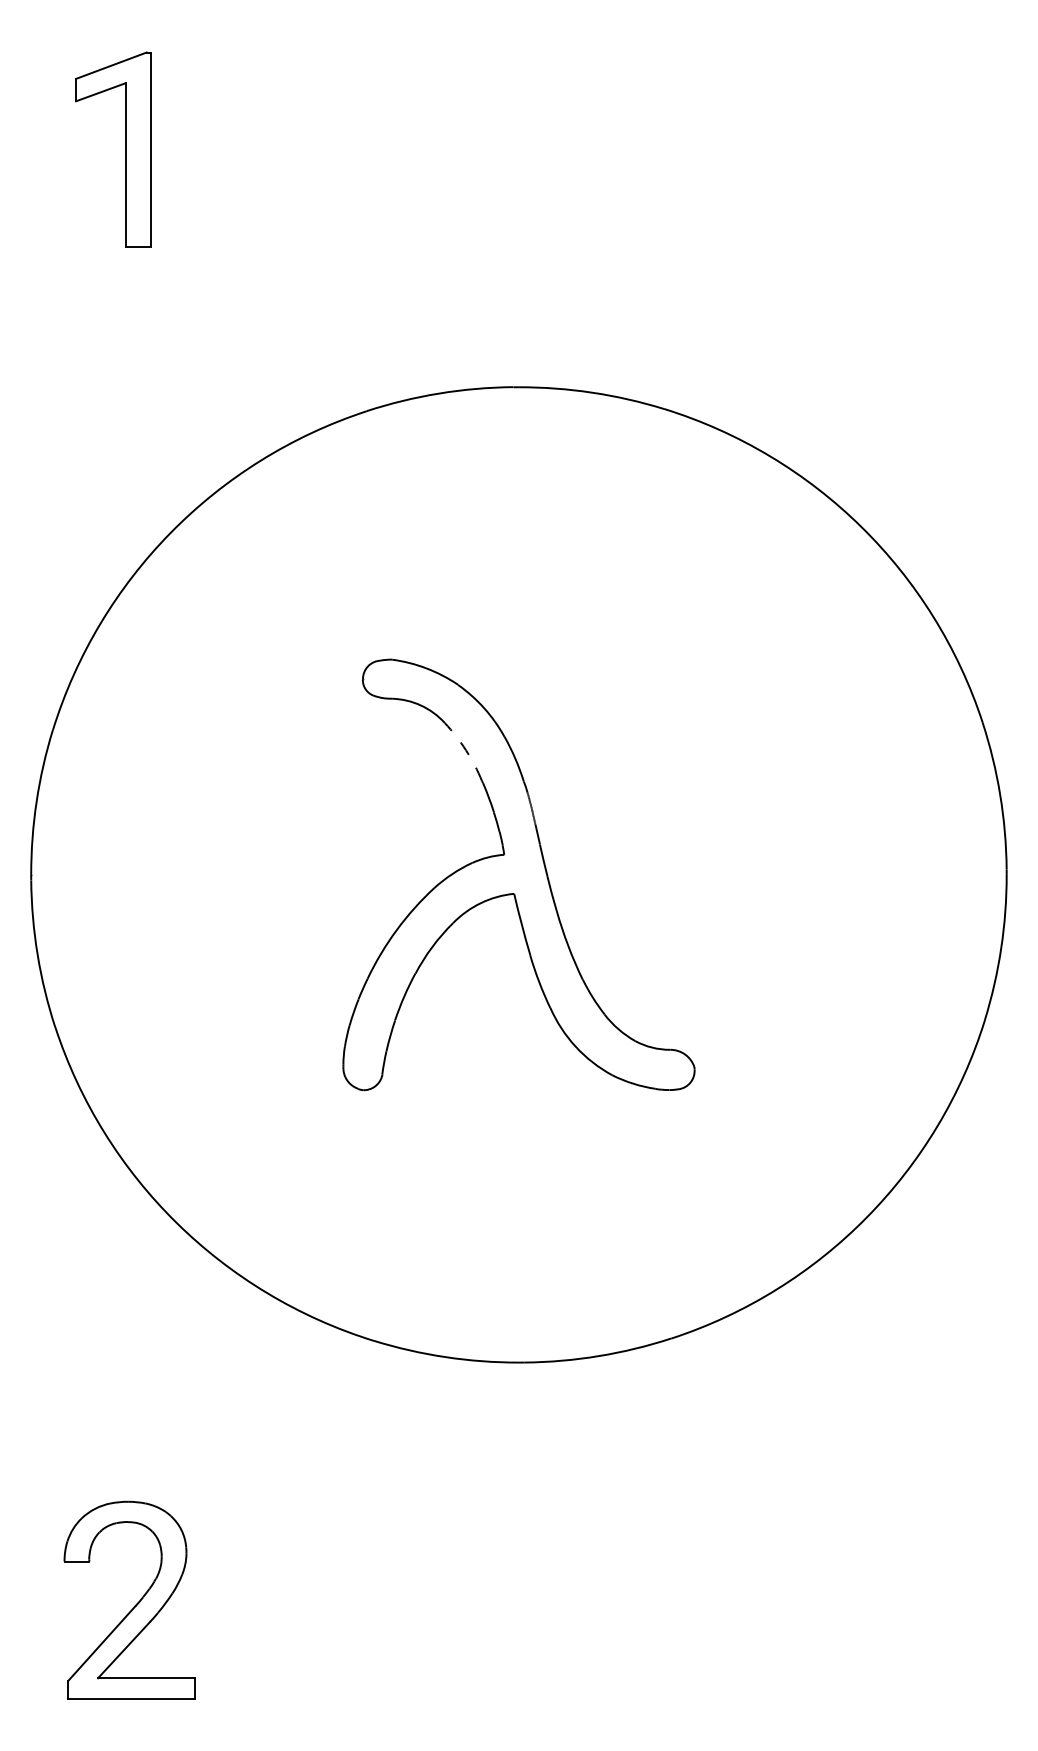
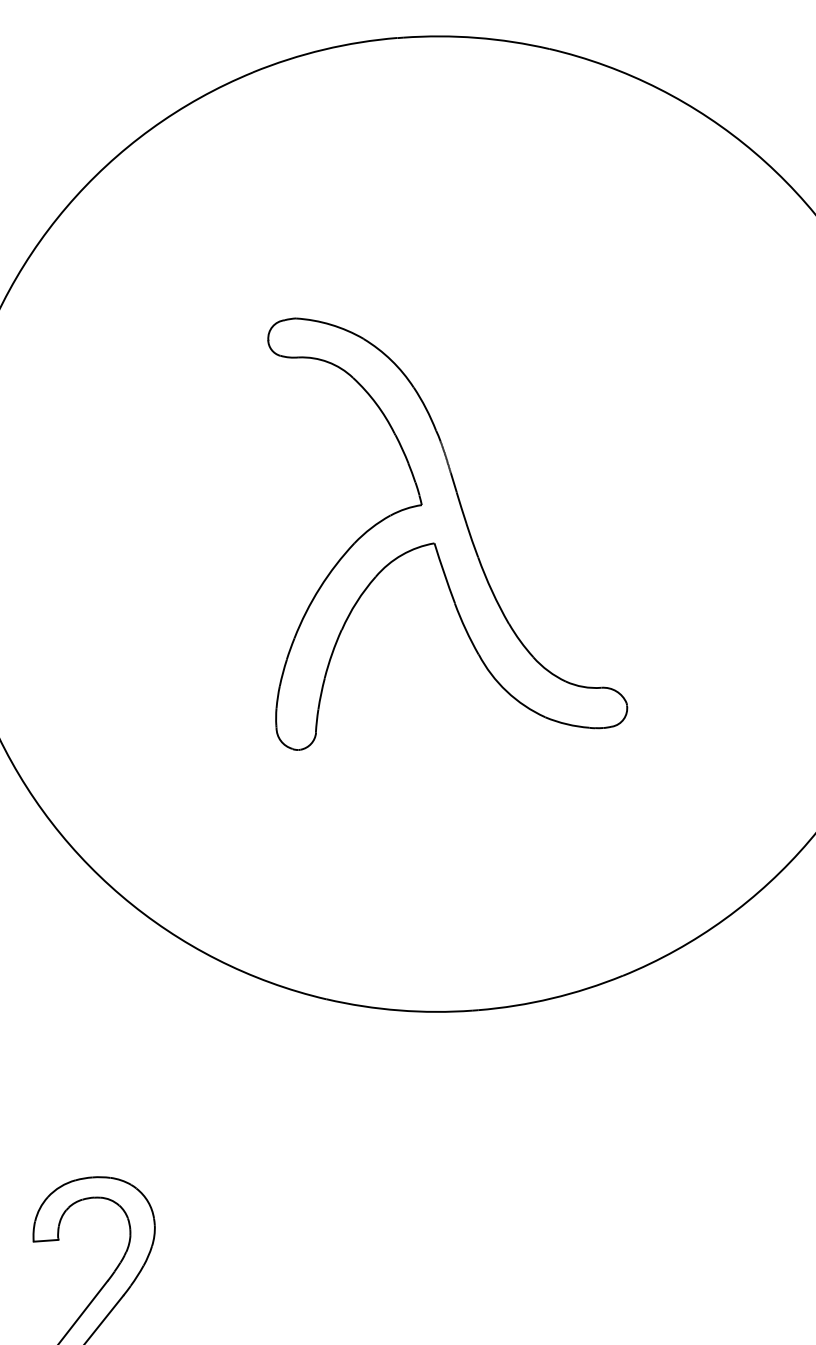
arc: (466, 750) -> (376, 403), dashed -> solid

